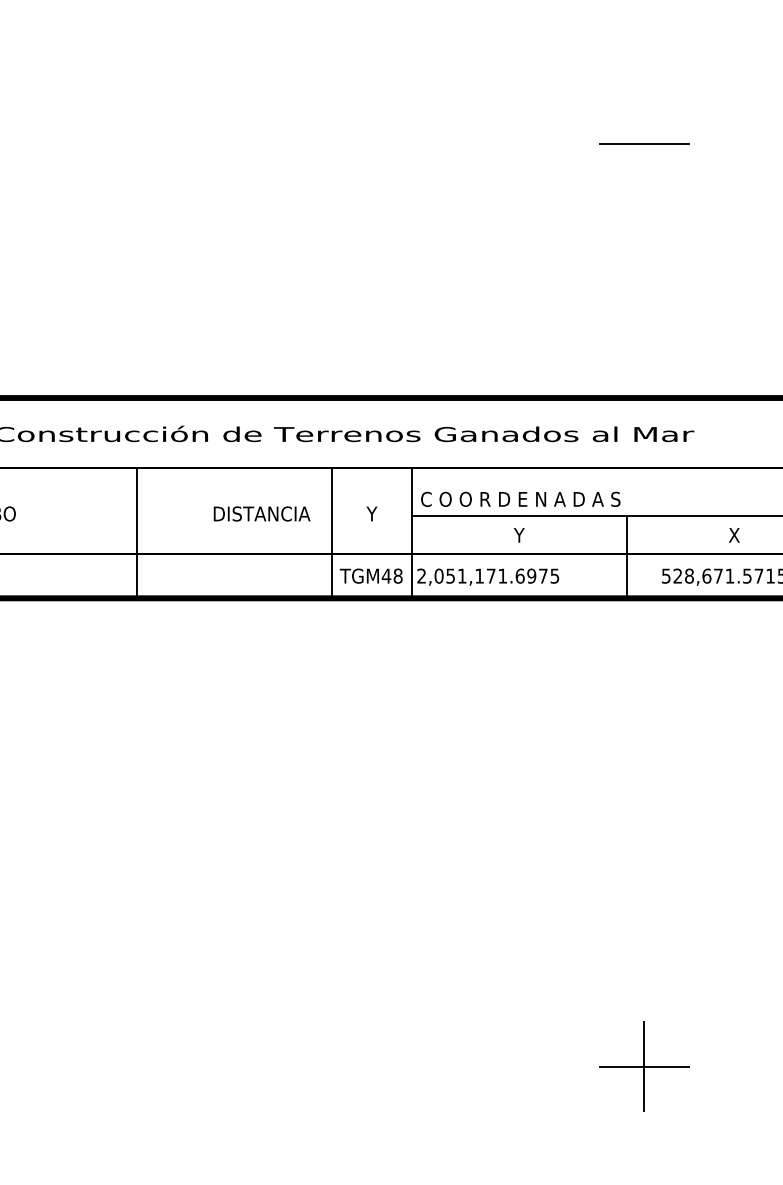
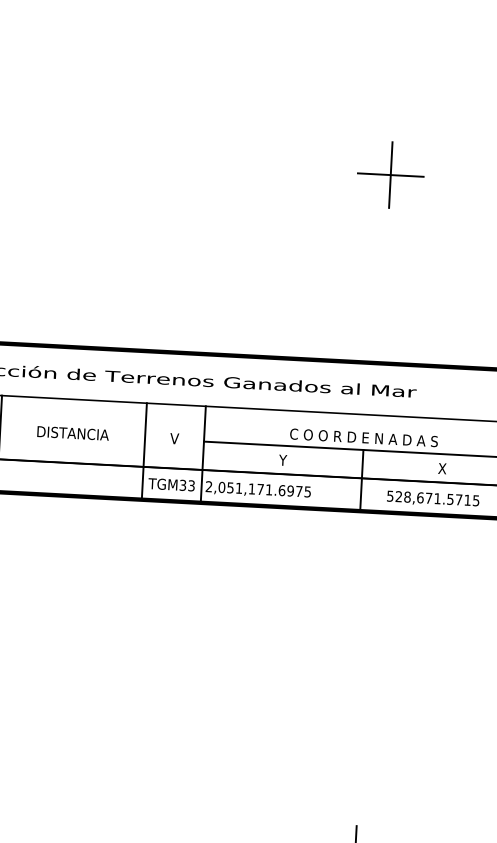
line: (644, 143) -> (391, 174), added
text: (520, 498) -> (363, 437), moved
text: (261, 513) -> (72, 433), moved
text: (371, 513) -> (174, 438), Y -> V
text: (391, 575) -> (186, 485), TGM48 -> TGM33

